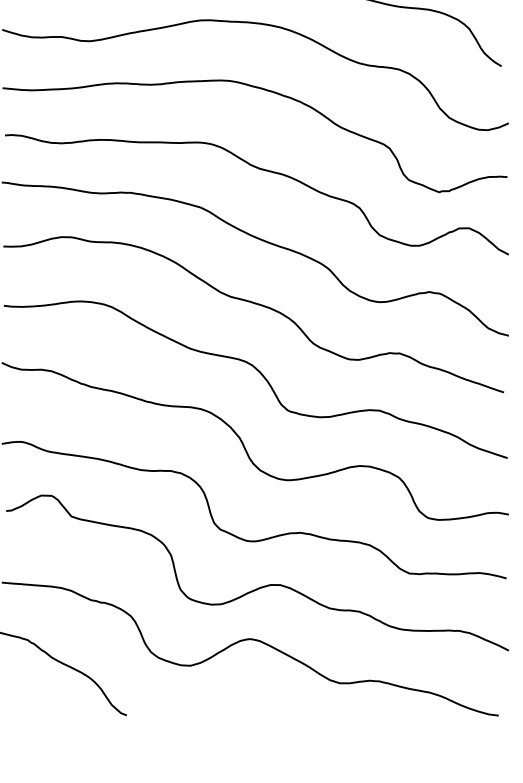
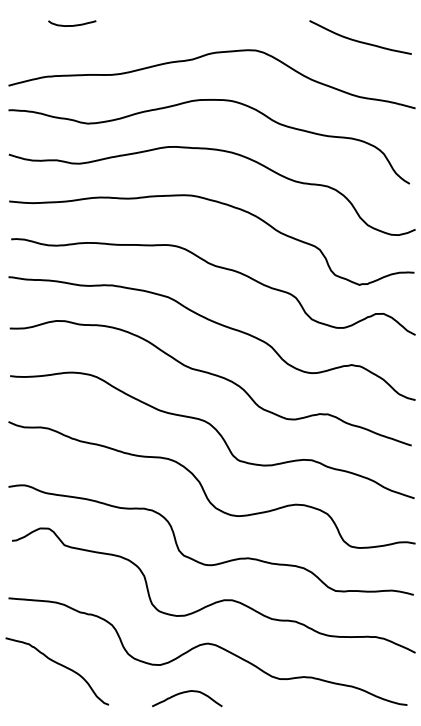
curve: (221, 701) -> (184, 693), added

